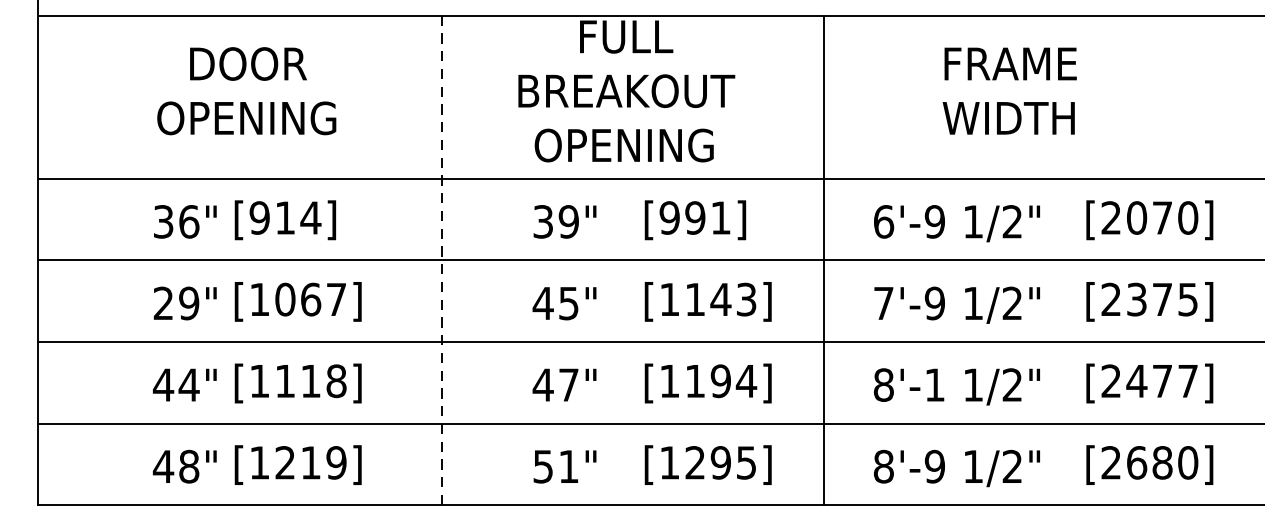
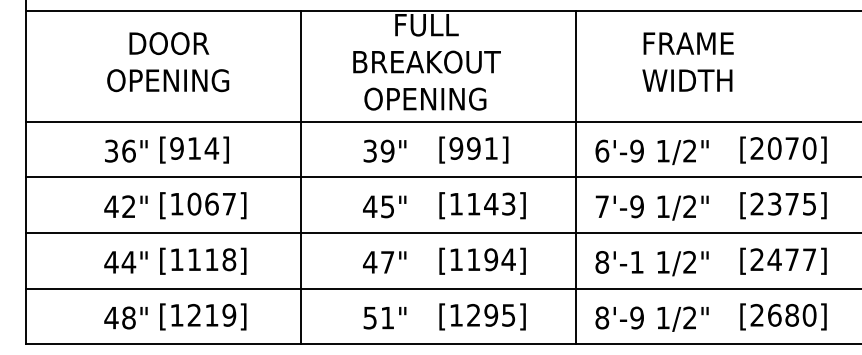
line: (442, 260) -> (301, 177), dashed -> solid
line: (824, 260) -> (576, 177), moved
text: (175, 303) -> (119, 206), 29" -> 42"

